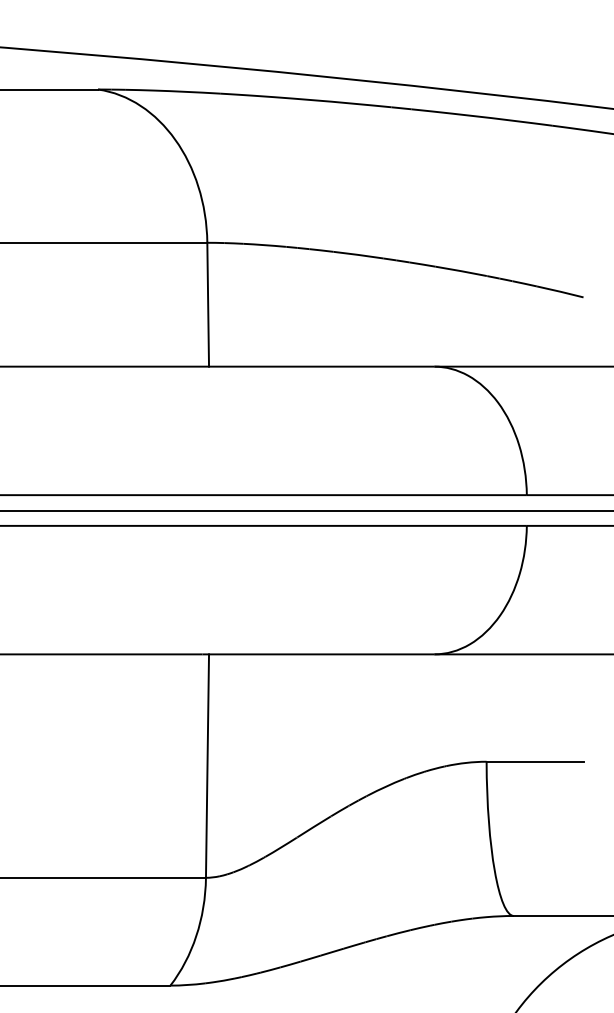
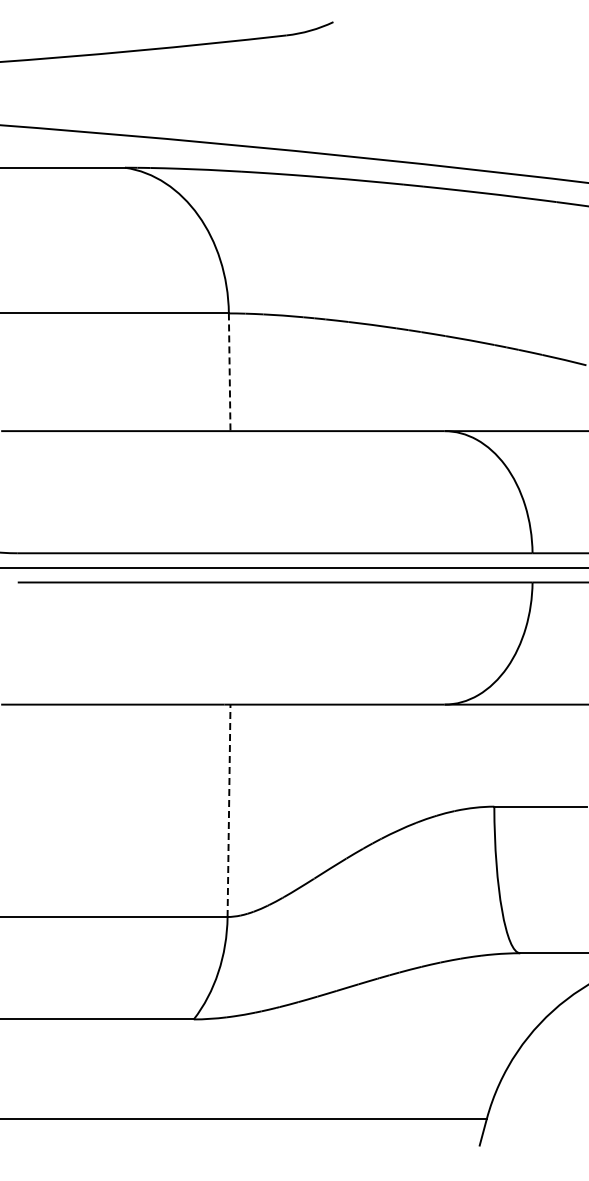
line: (207, 304) -> (229, 372), solid -> dashed
line: (207, 765) -> (229, 810), solid -> dashed

